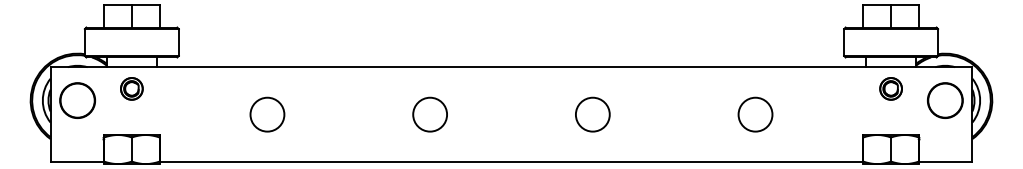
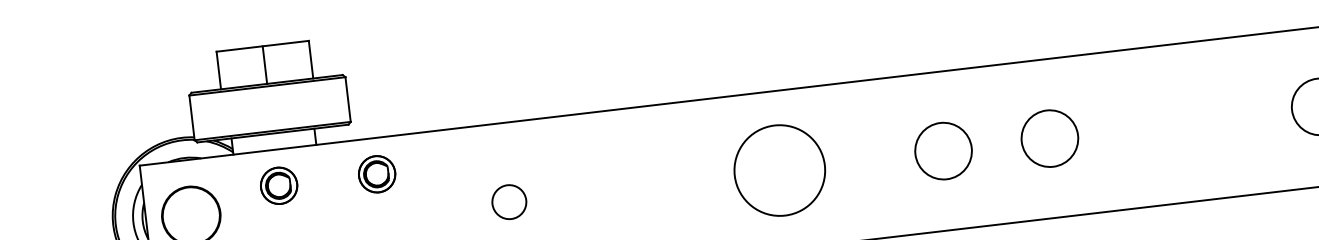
part: (190, 88) -> (376, 173), added
circle: (267, 114) -> (509, 201), size x0.6
circle: (429, 114) -> (778, 170), size x1.6
circle: (528, 114) -> (942, 150), added

